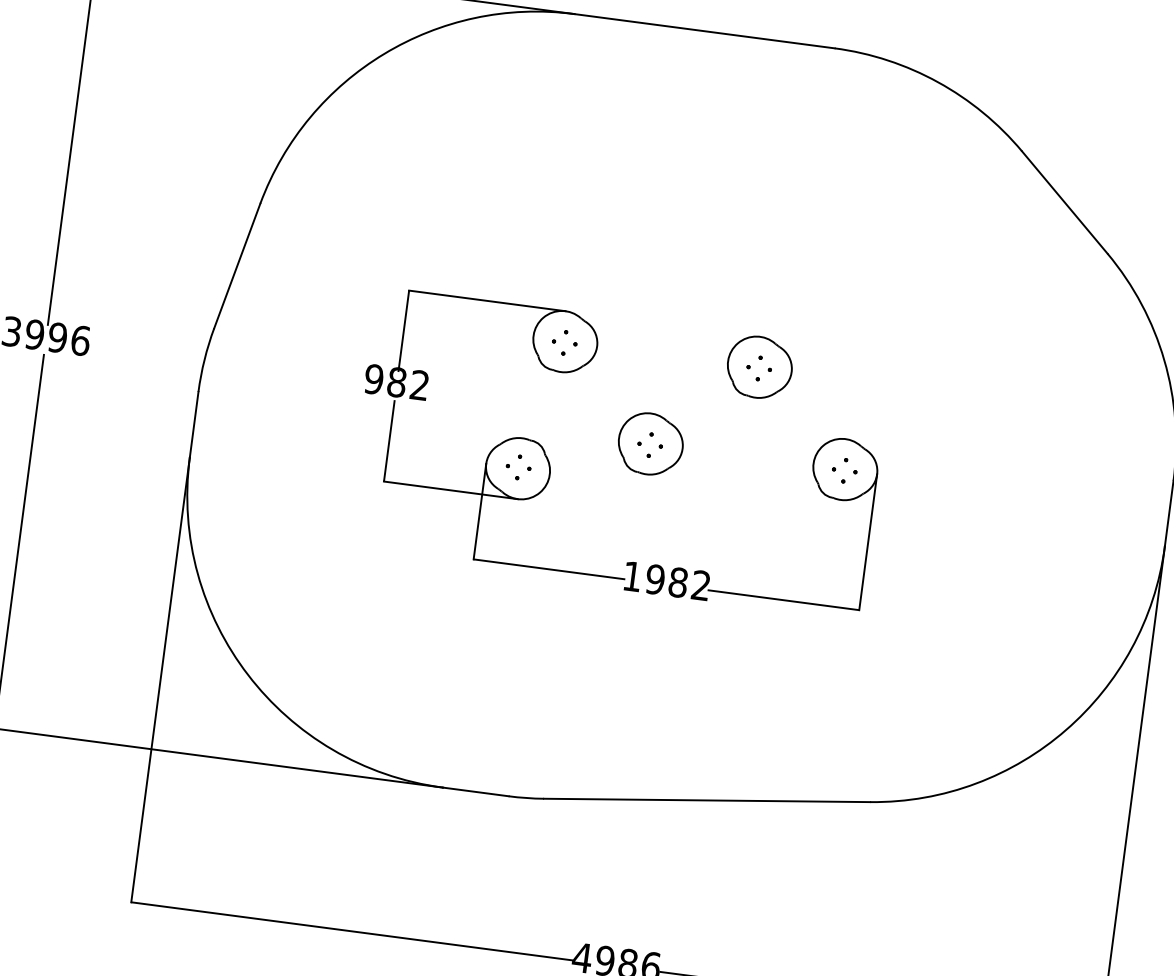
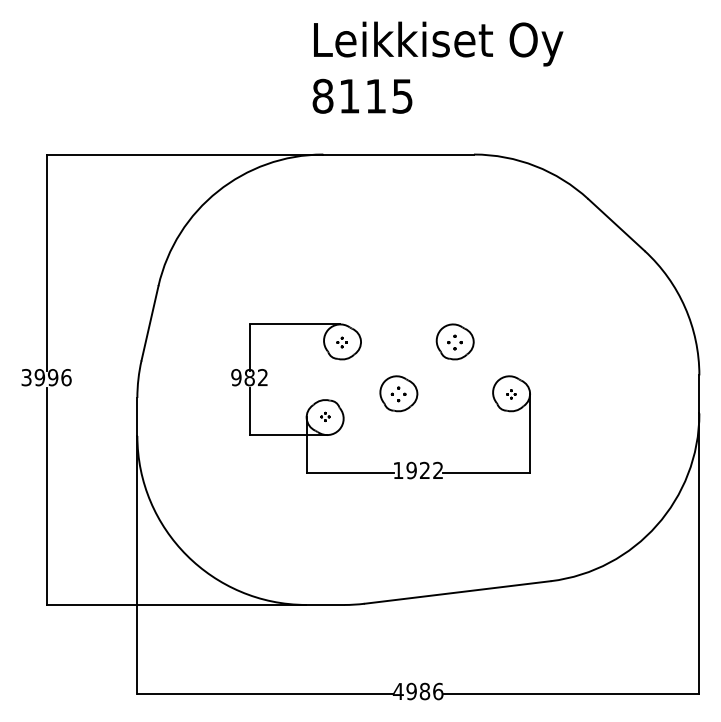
part: (563, 342) -> (341, 342), size x0.7
part: (518, 466) -> (325, 416), size x0.6
part: (844, 470) -> (511, 394), size x0.6
text: (677, 582) -> (424, 470), 1982 -> 1922

